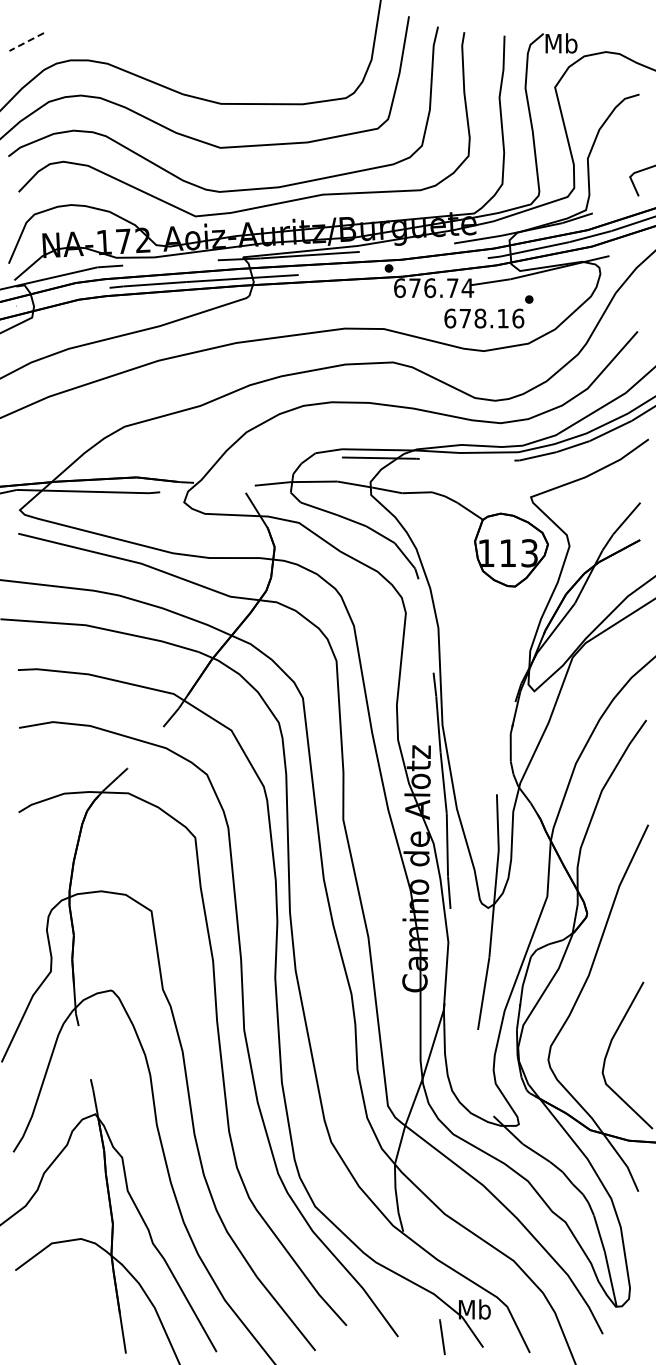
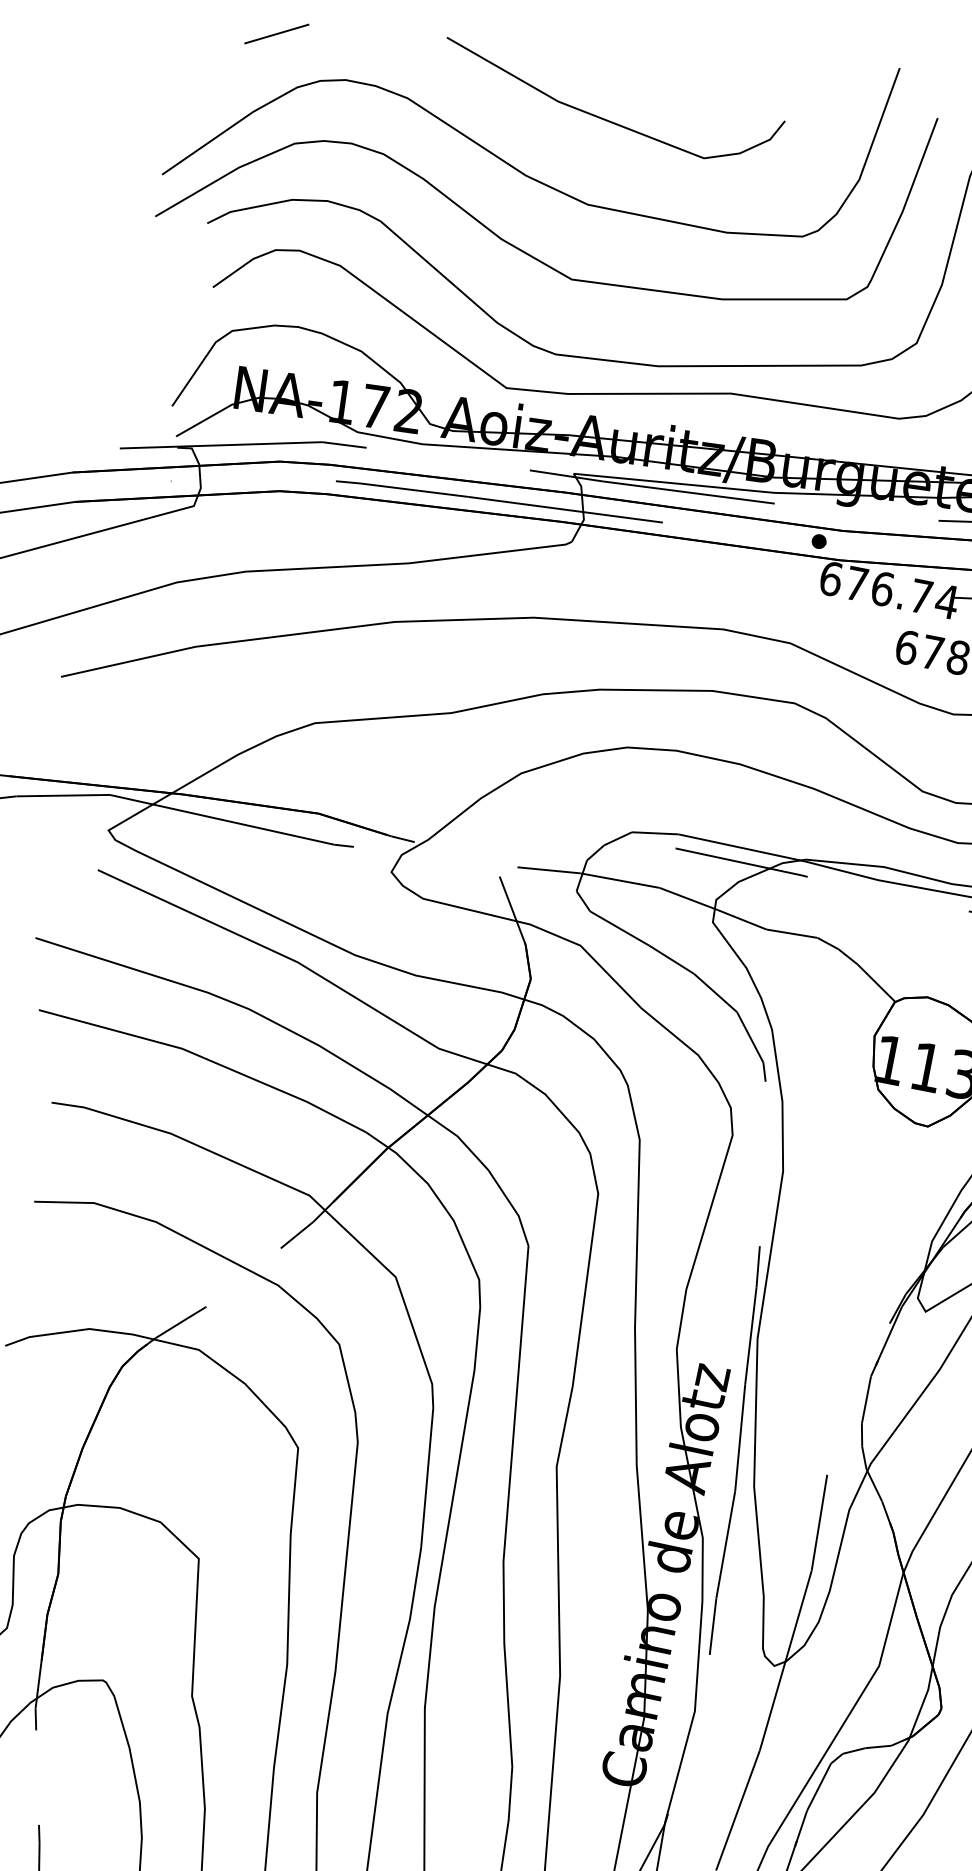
line: (26, 42) -> (276, 34), dashed -> solid
curve: (219, 52) -> (602, 116), added

